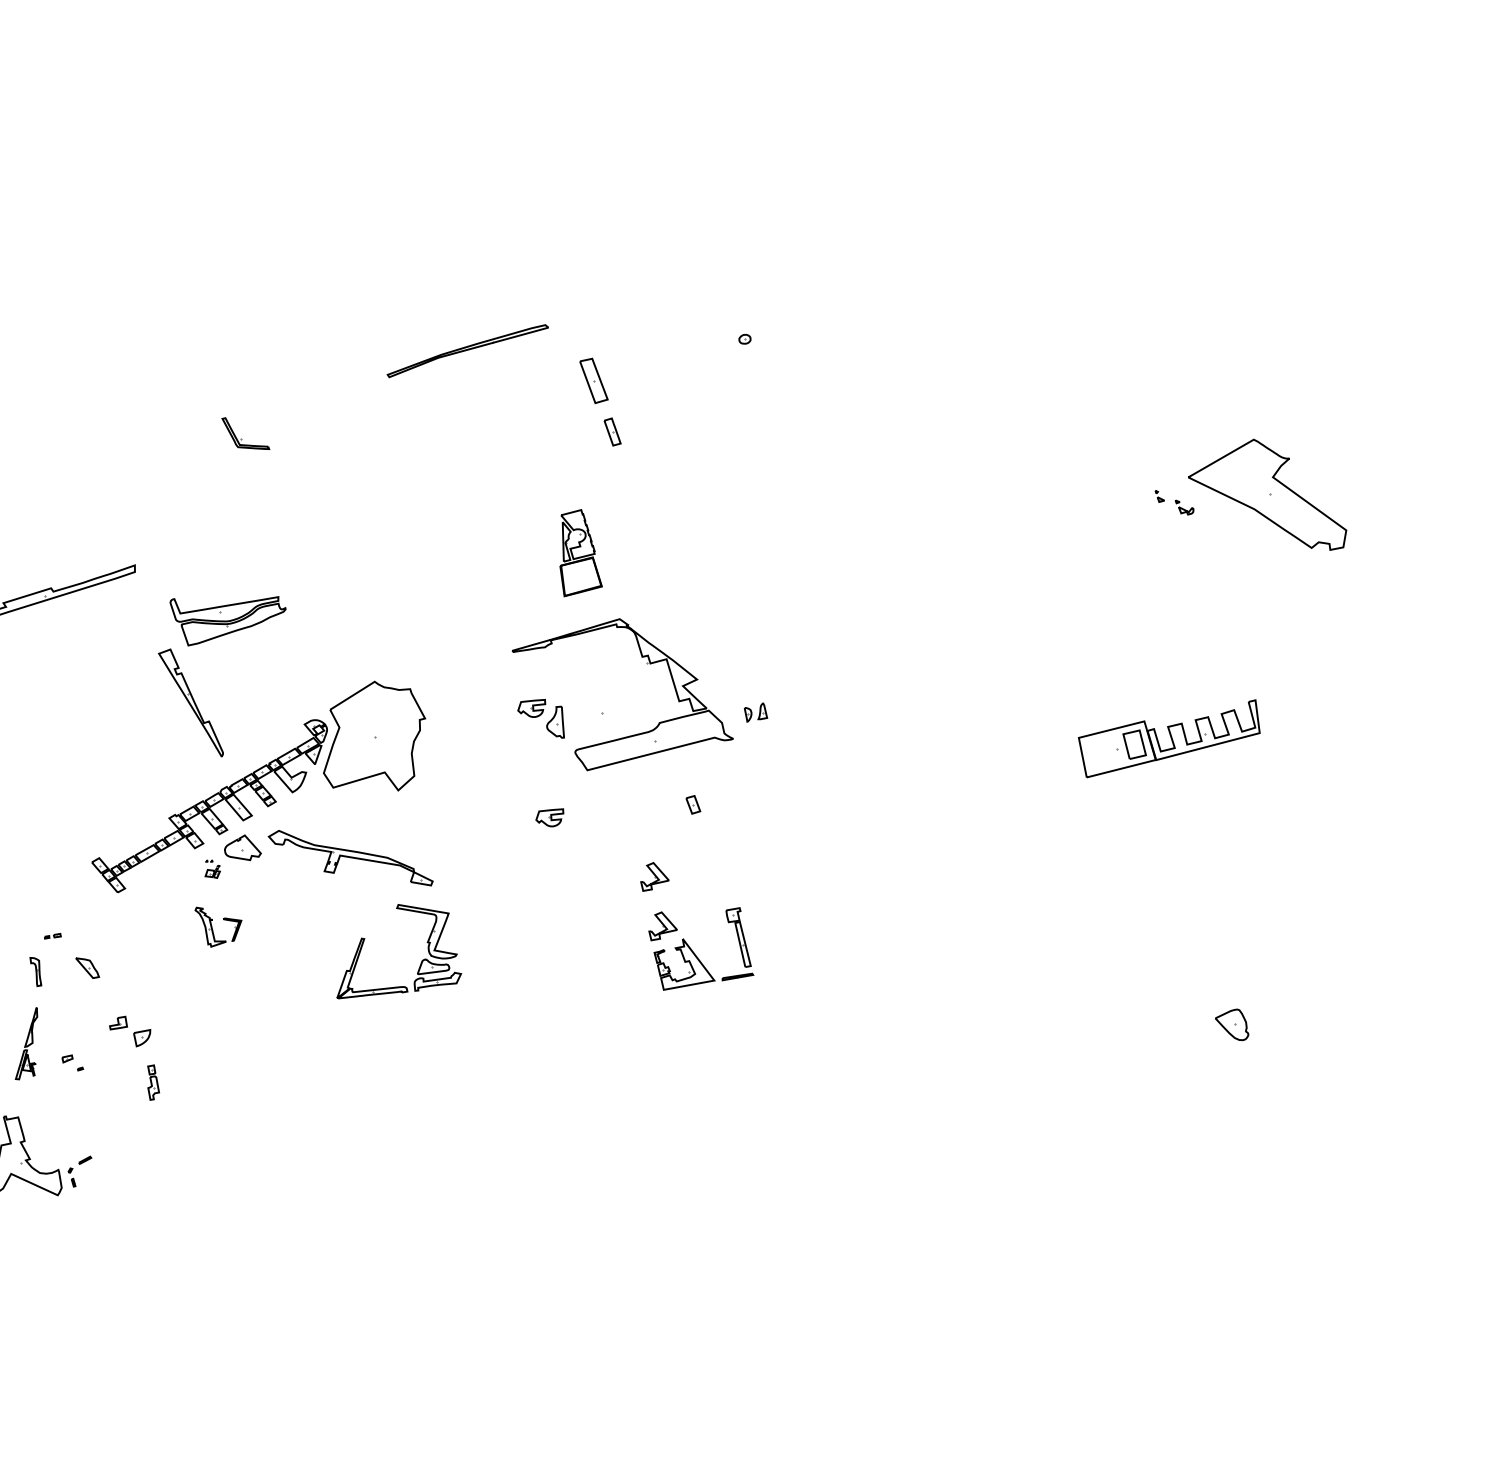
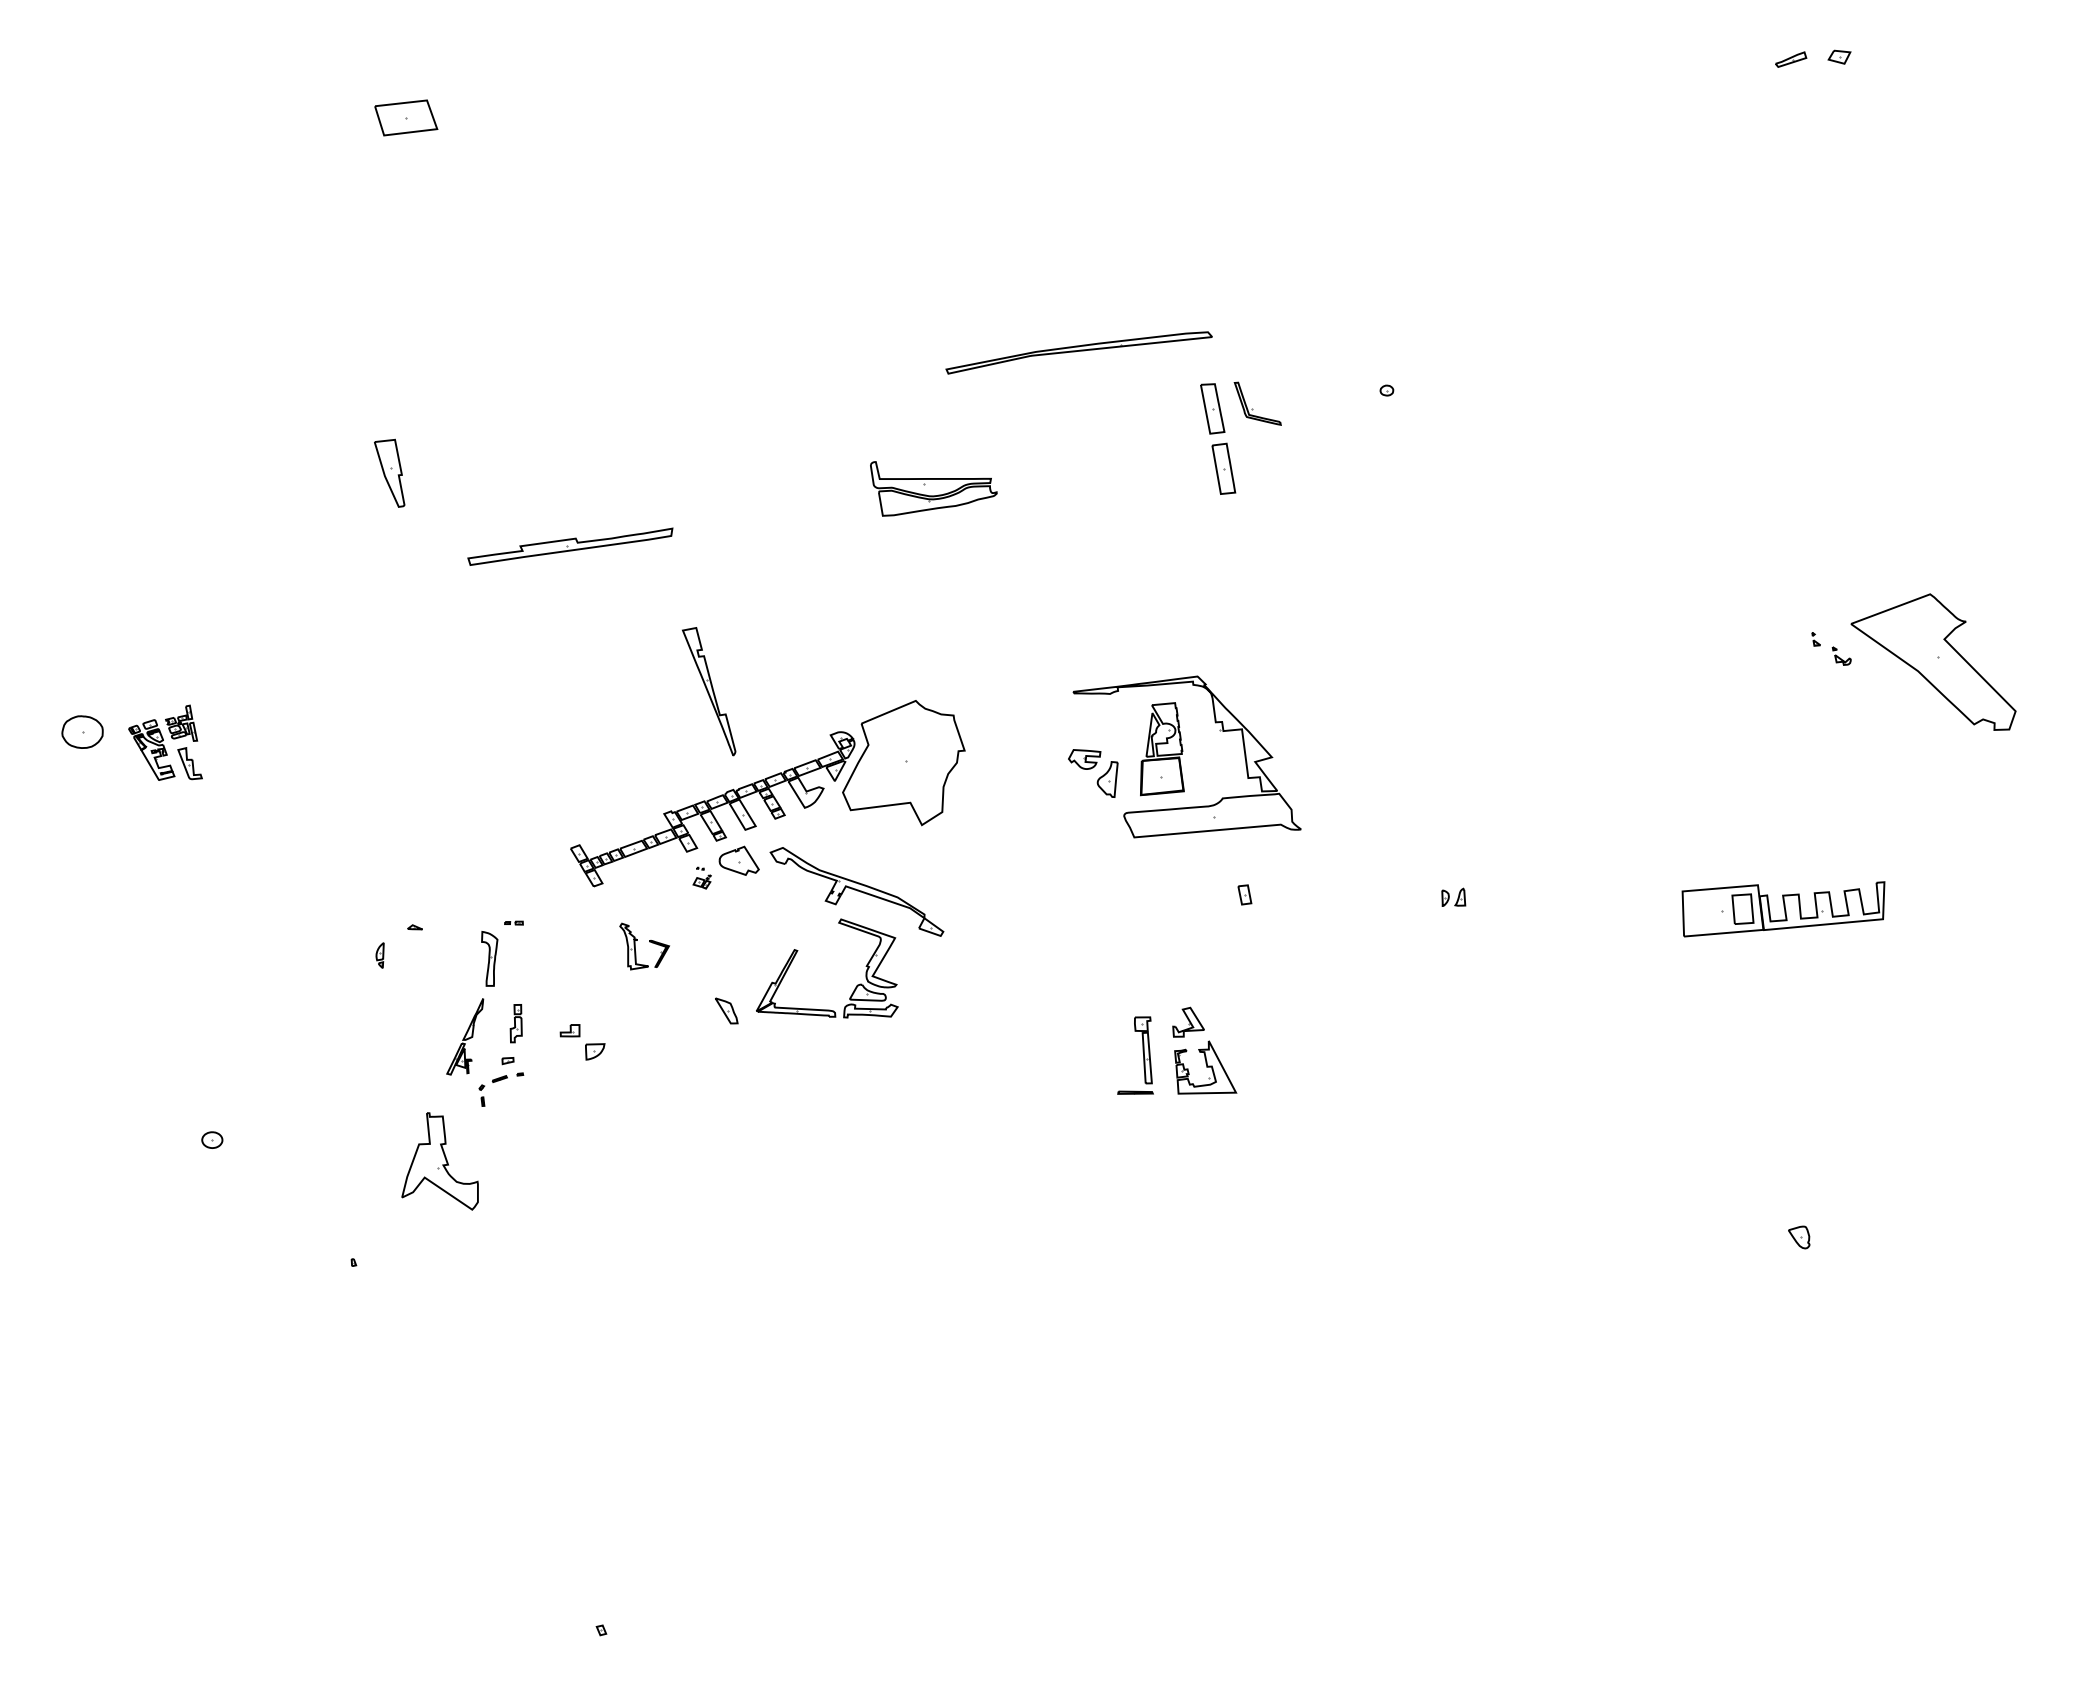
part: (467, 350) -> (1078, 352), size x1.43
part: (612, 431) -> (1223, 468), size x1.67
part: (241, 438) -> (1252, 408), moved
part: (576, 552) -> (1162, 749), moved
part: (229, 614) -> (933, 488), moved
part: (755, 711) -> (1453, 896), moved
part: (550, 818) -> (1084, 883), removed
part: (653, 875) -> (1188, 965), removed
part: (223, 920) -> (649, 942), moved
part: (738, 940) -> (1142, 1052), moved
part: (420, 963) -> (854, 988), moved
part: (87, 967) -> (726, 1010), moved
part: (36, 971) -> (489, 958), size x1.67
part: (1232, 1026) -> (1799, 1237), size x0.62
part: (151, 1082) -> (515, 1023), moved
part: (79, 1164) -> (492, 1082), moved

